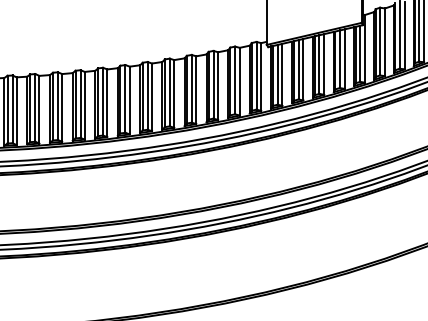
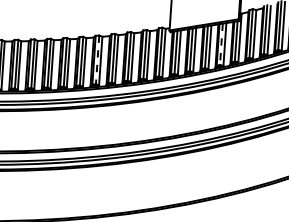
line: (339, 59) -> (221, 44), solid -> dashed
line: (169, 92) -> (97, 59), solid -> dashed

